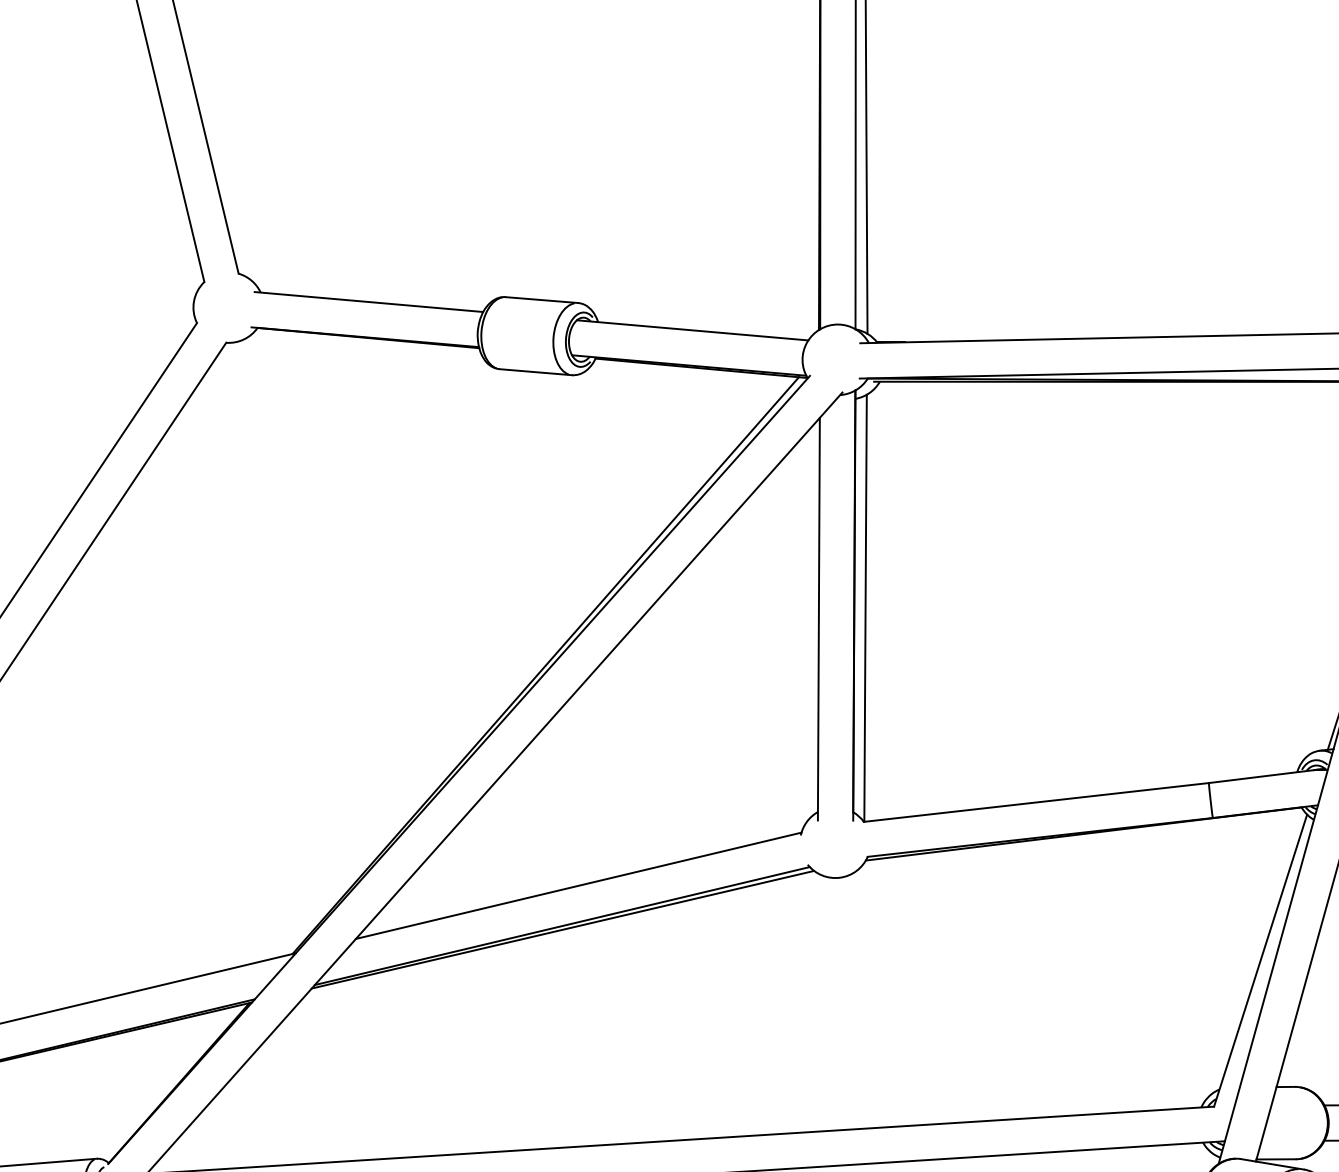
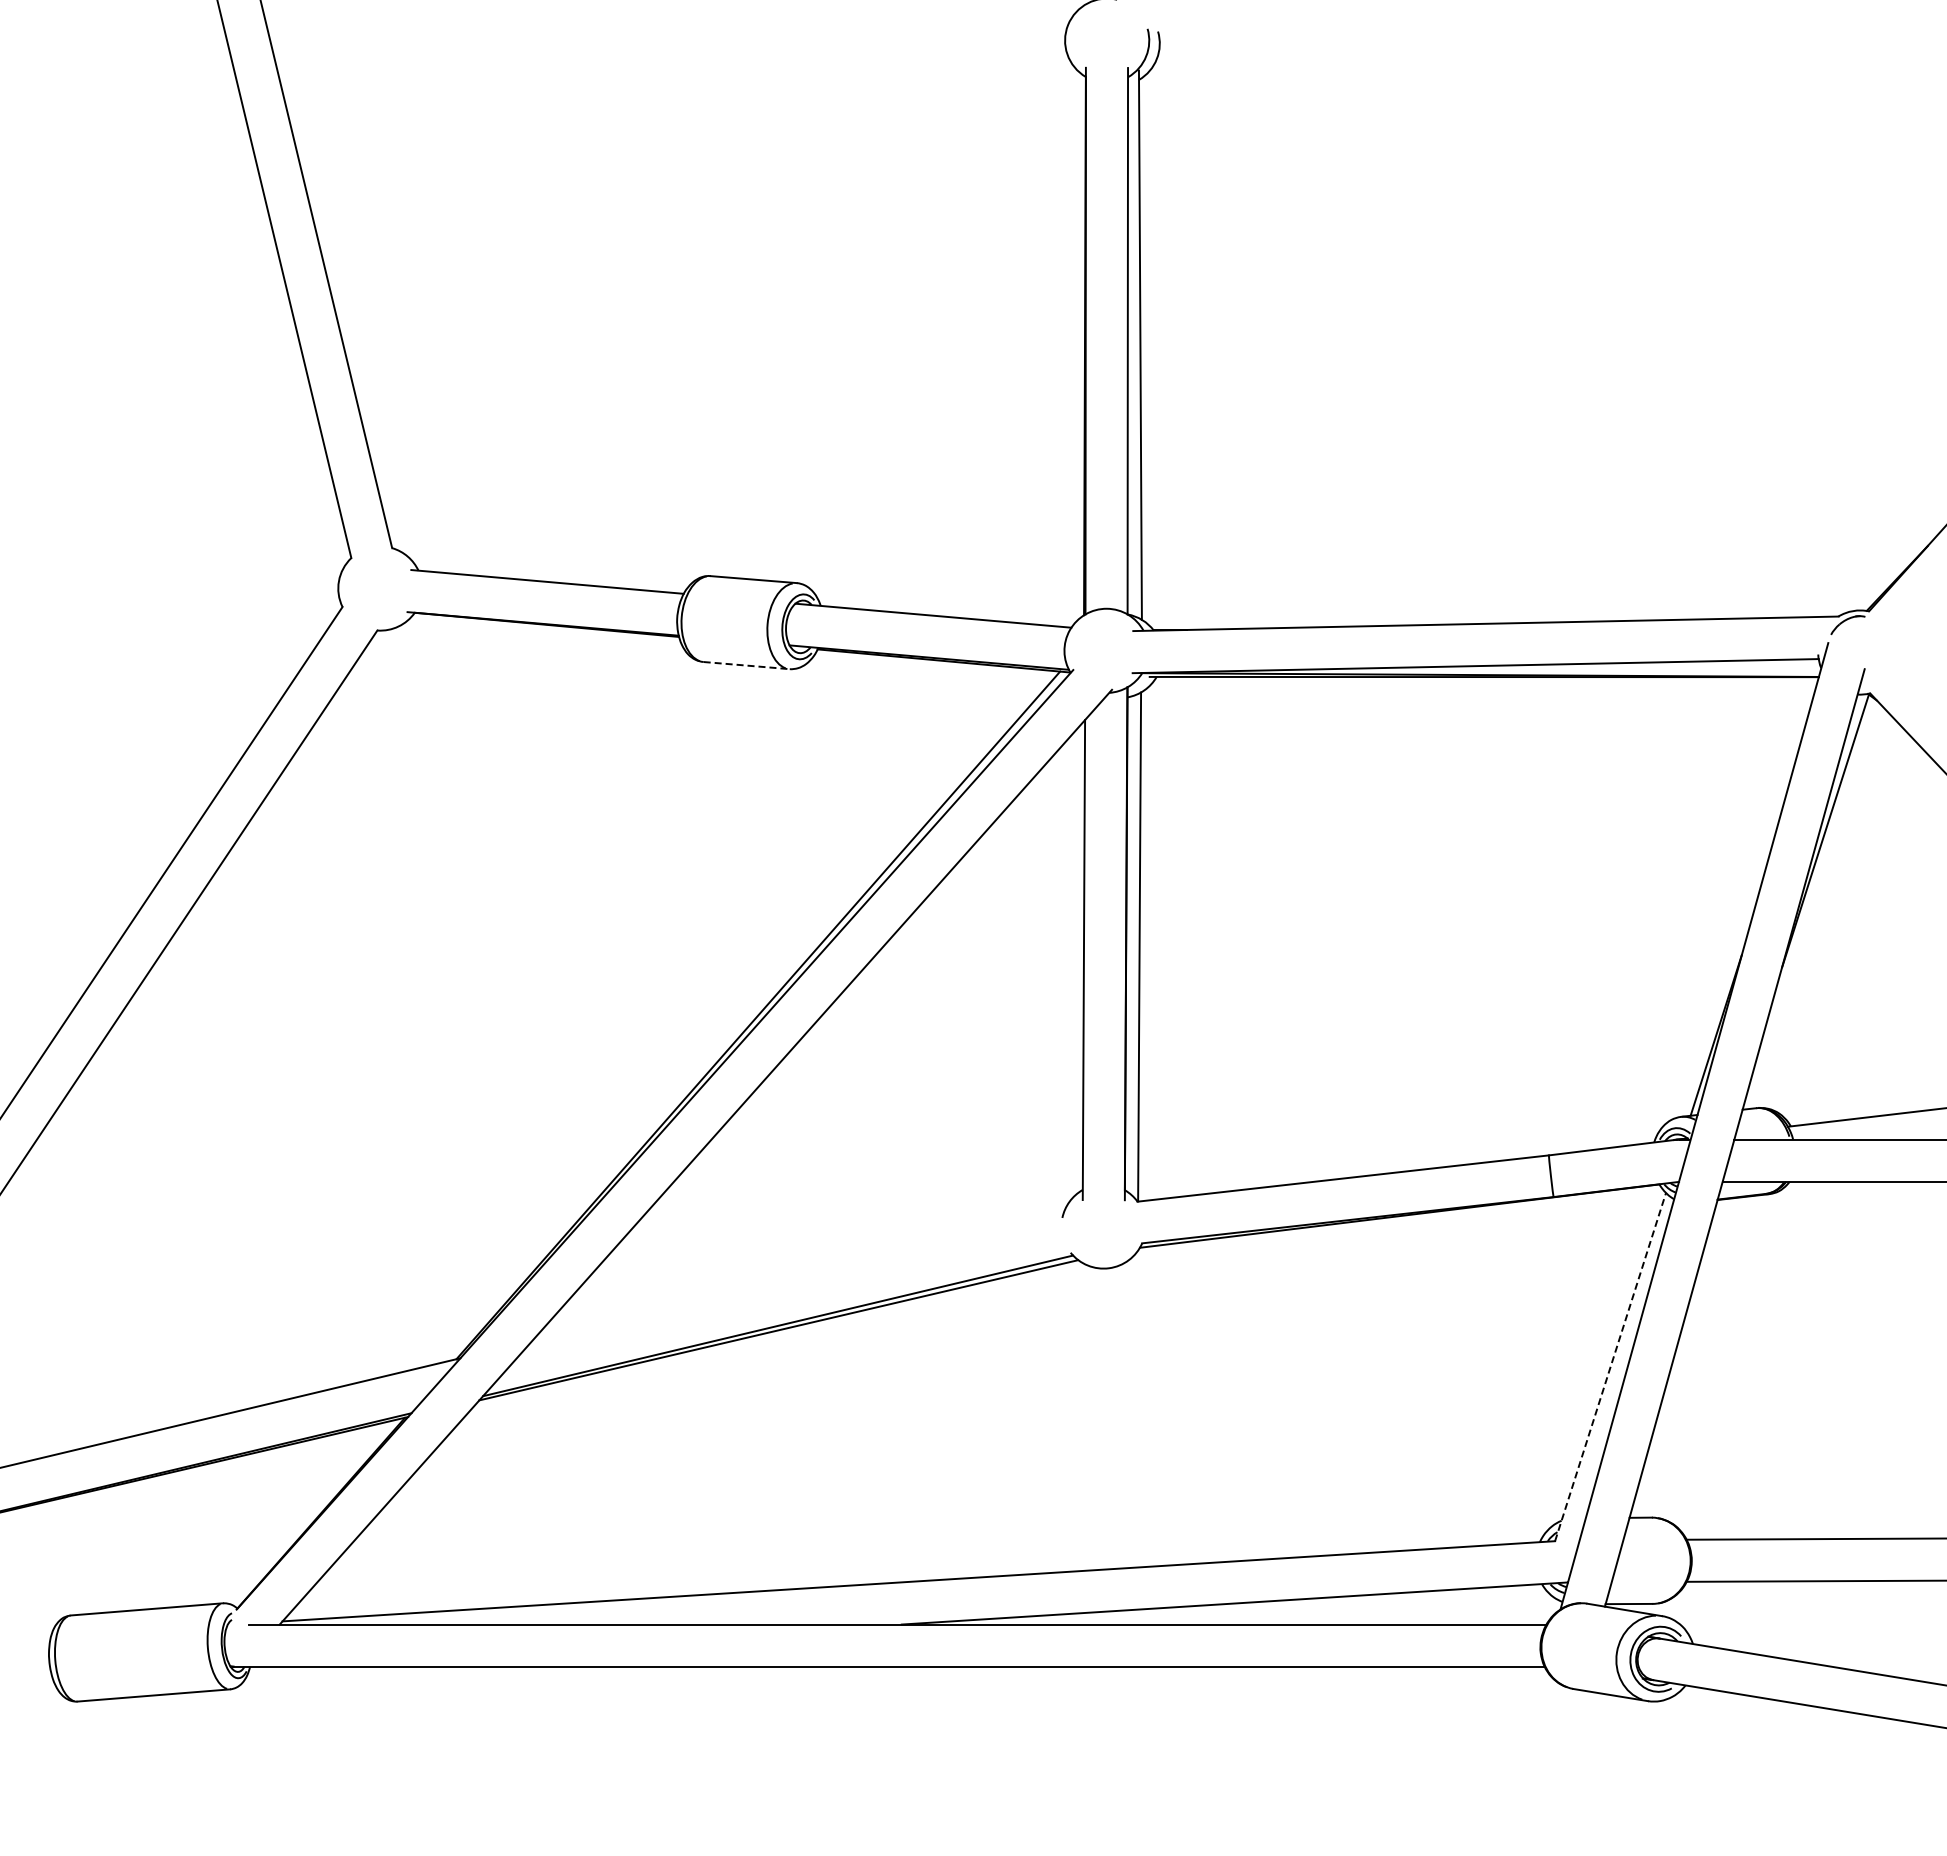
line: (536, 372) -> (747, 665), solid -> dashed
line: (578, 885) -> (797, 1277), removed
line: (1260, 960) -> (1610, 1367), solid -> dashed

